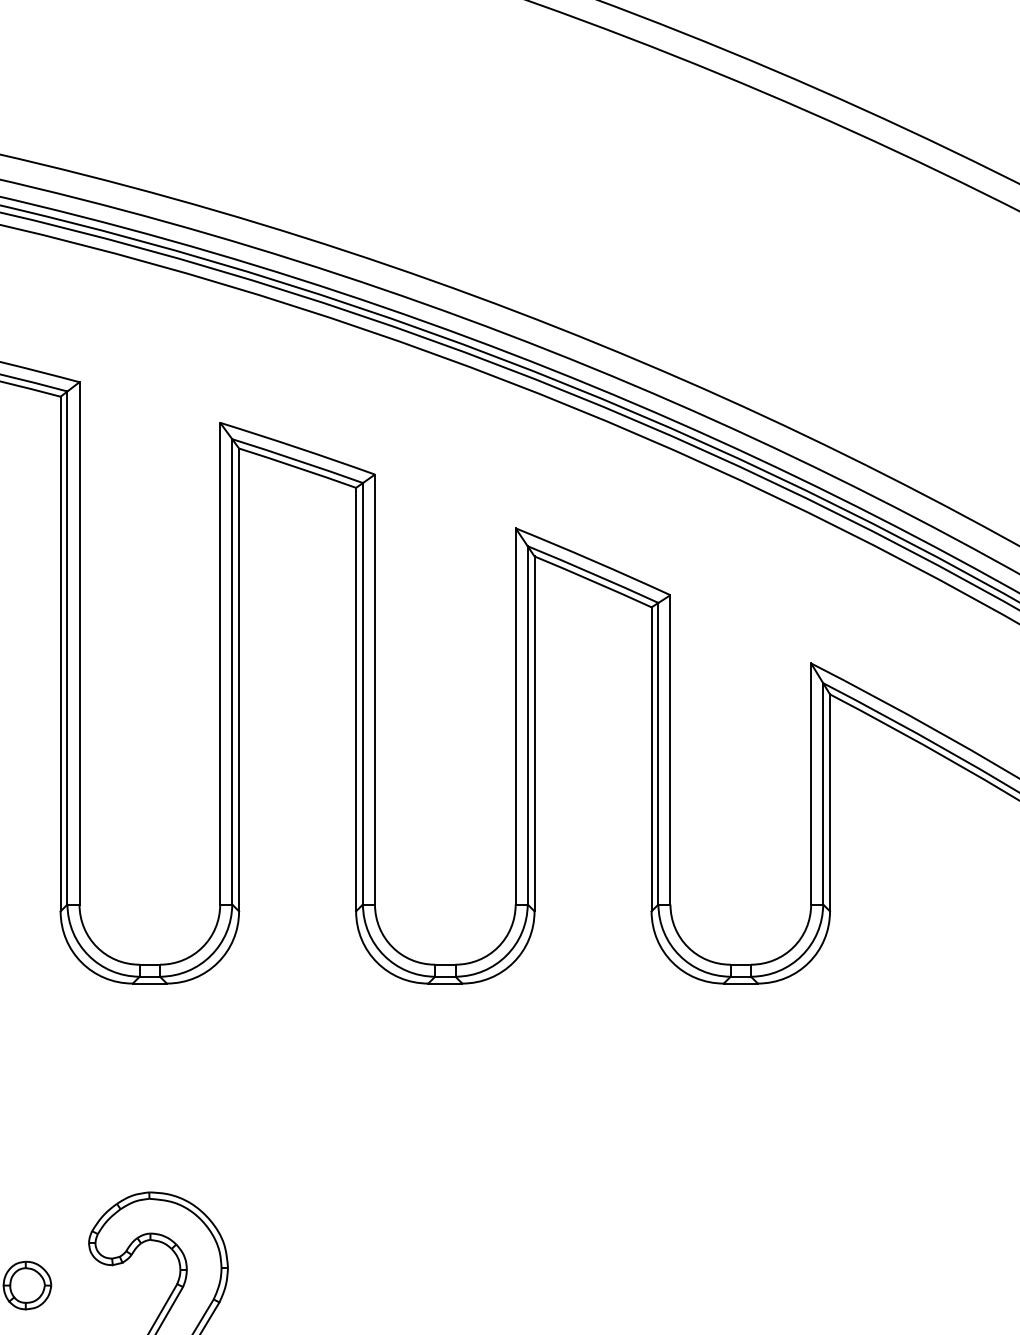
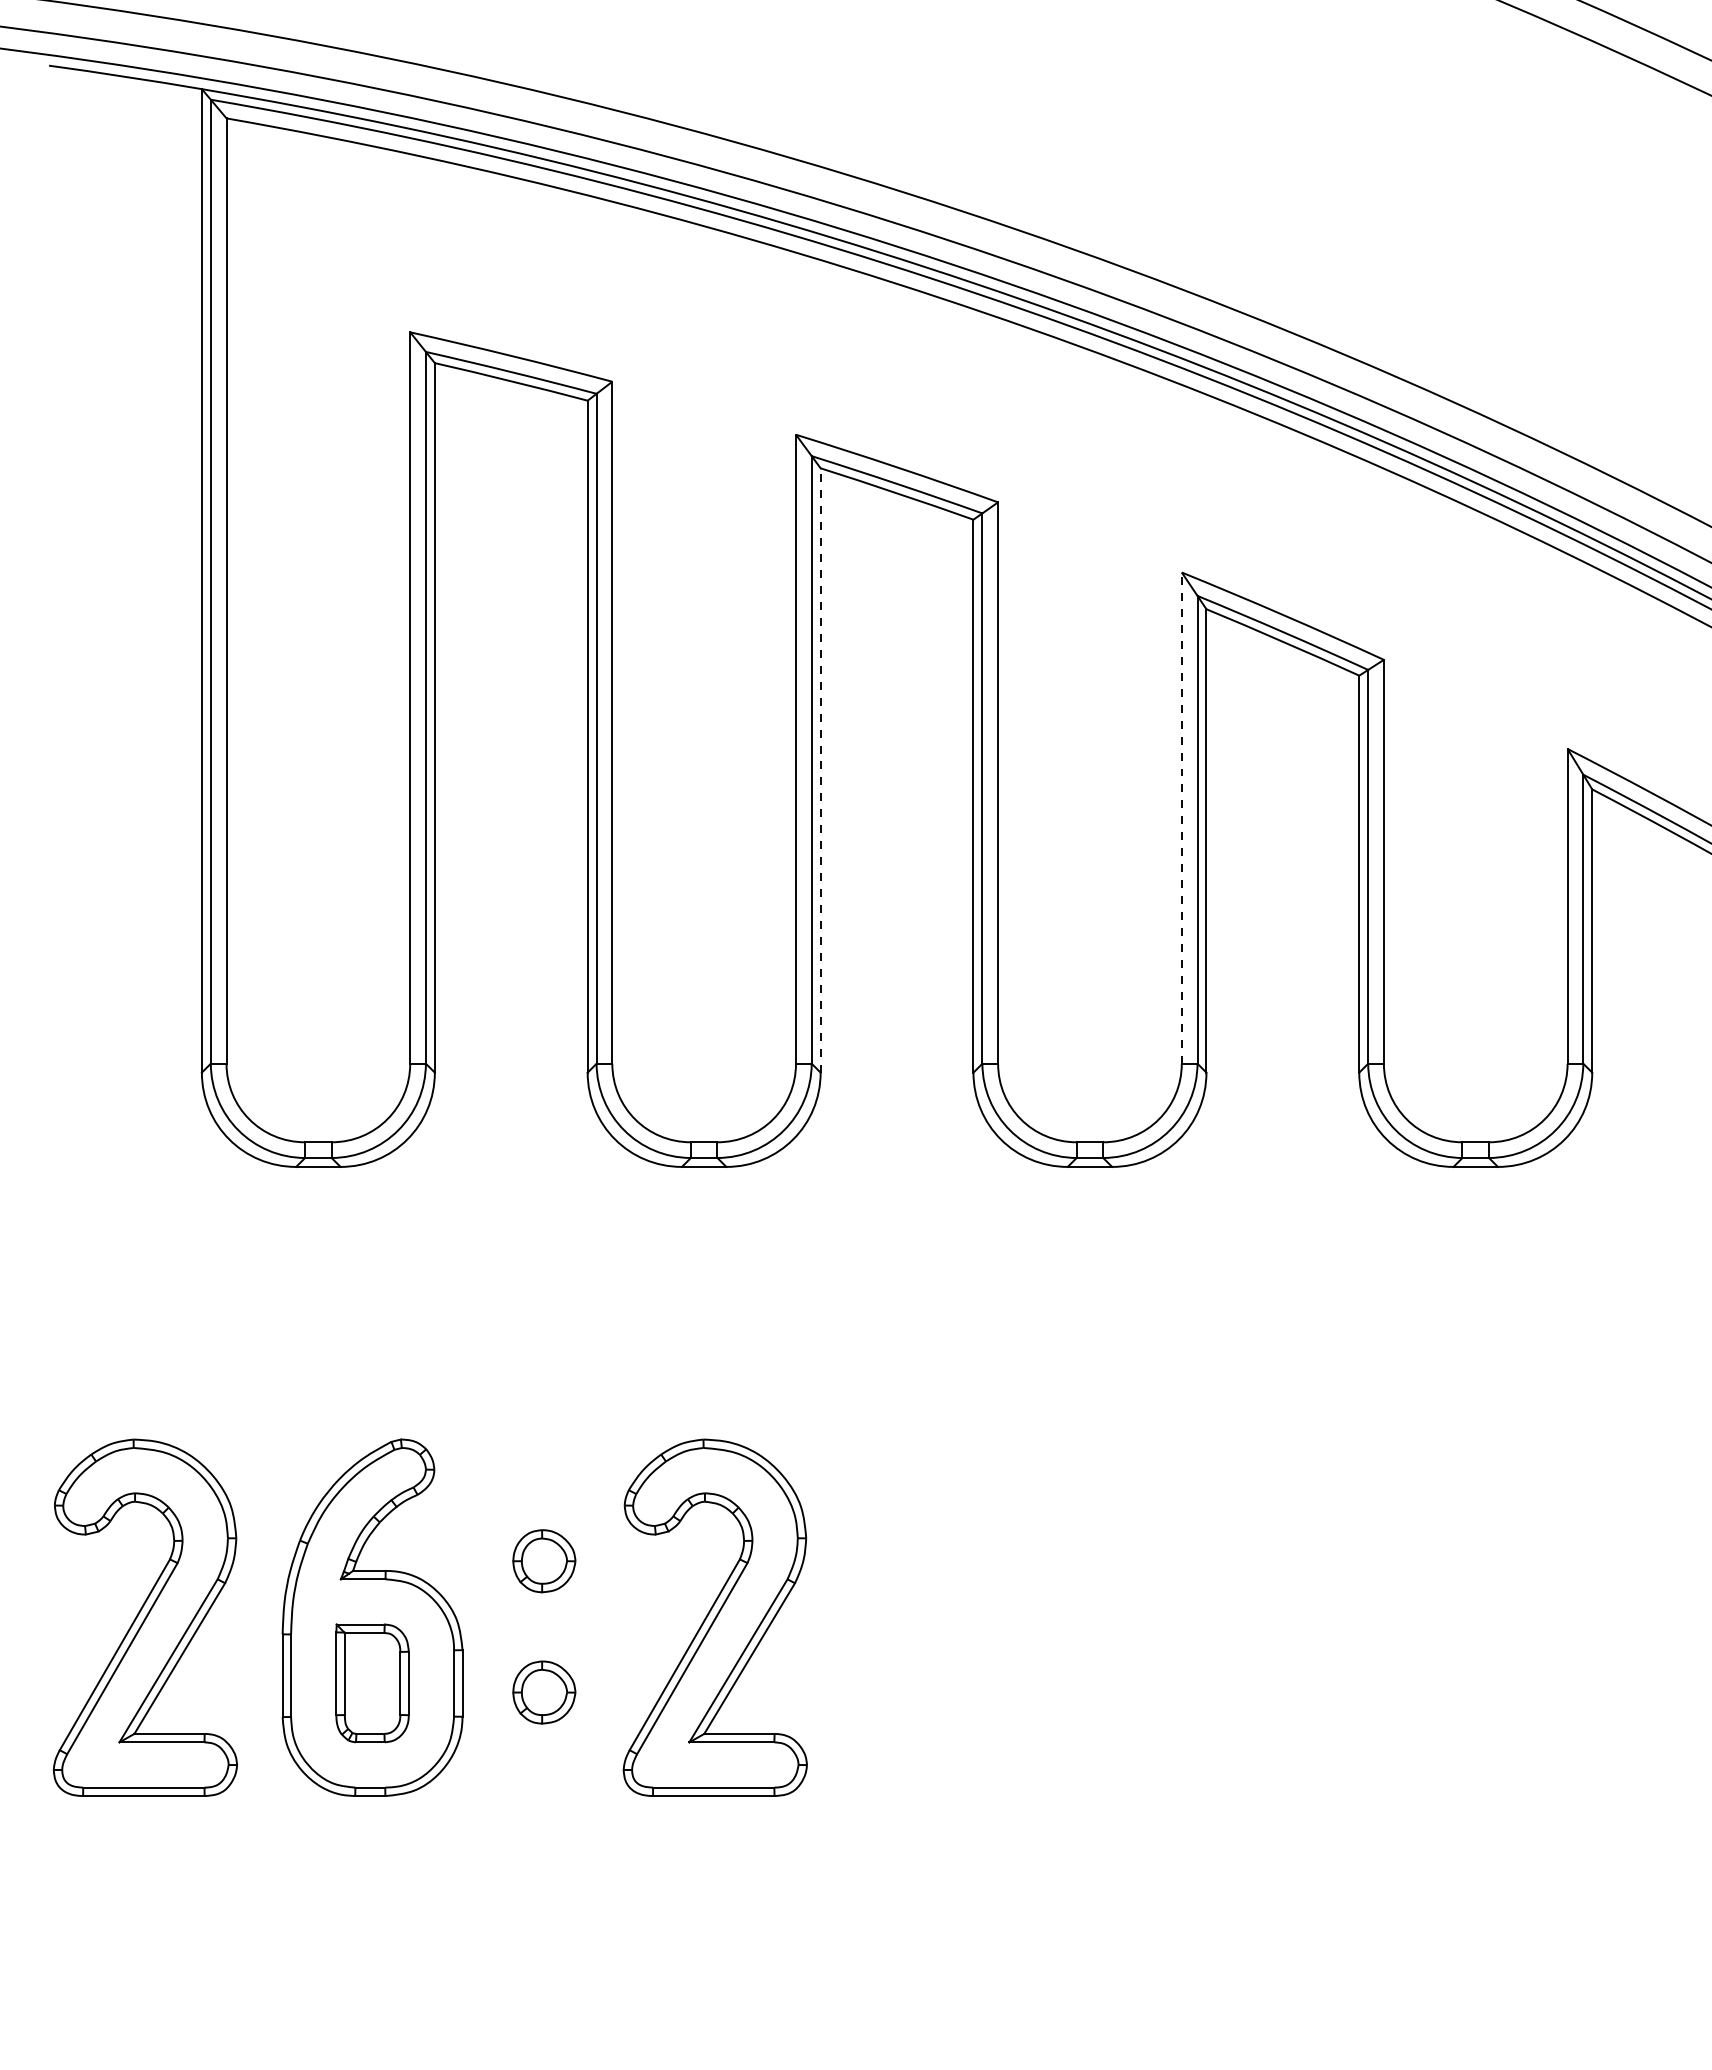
line: (238, 679) -> (820, 769), solid -> dashed
line: (515, 716) -> (1181, 818), solid -> dashed

